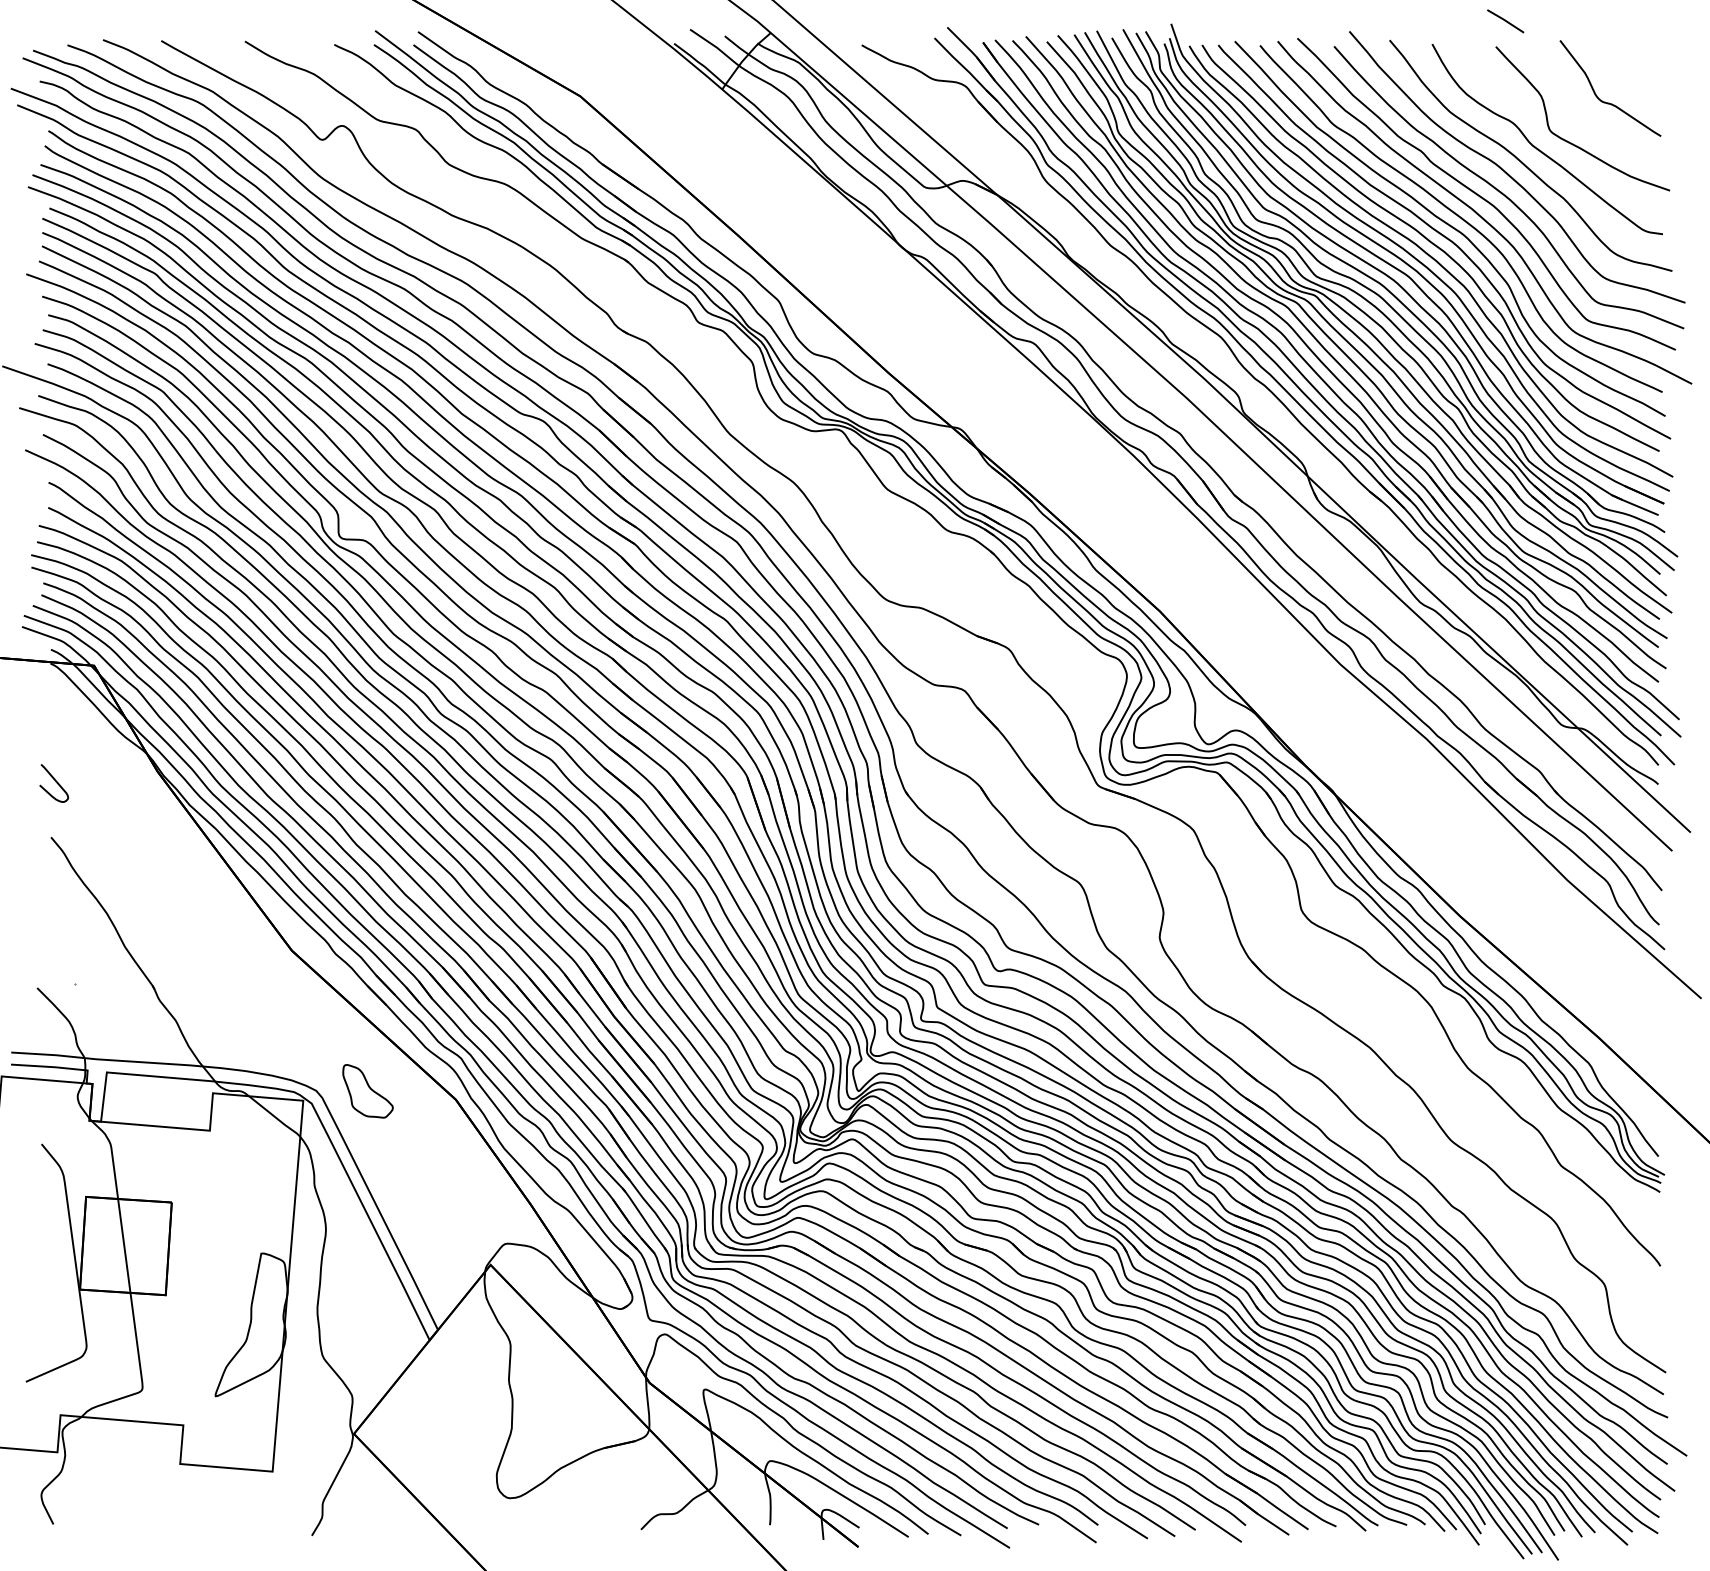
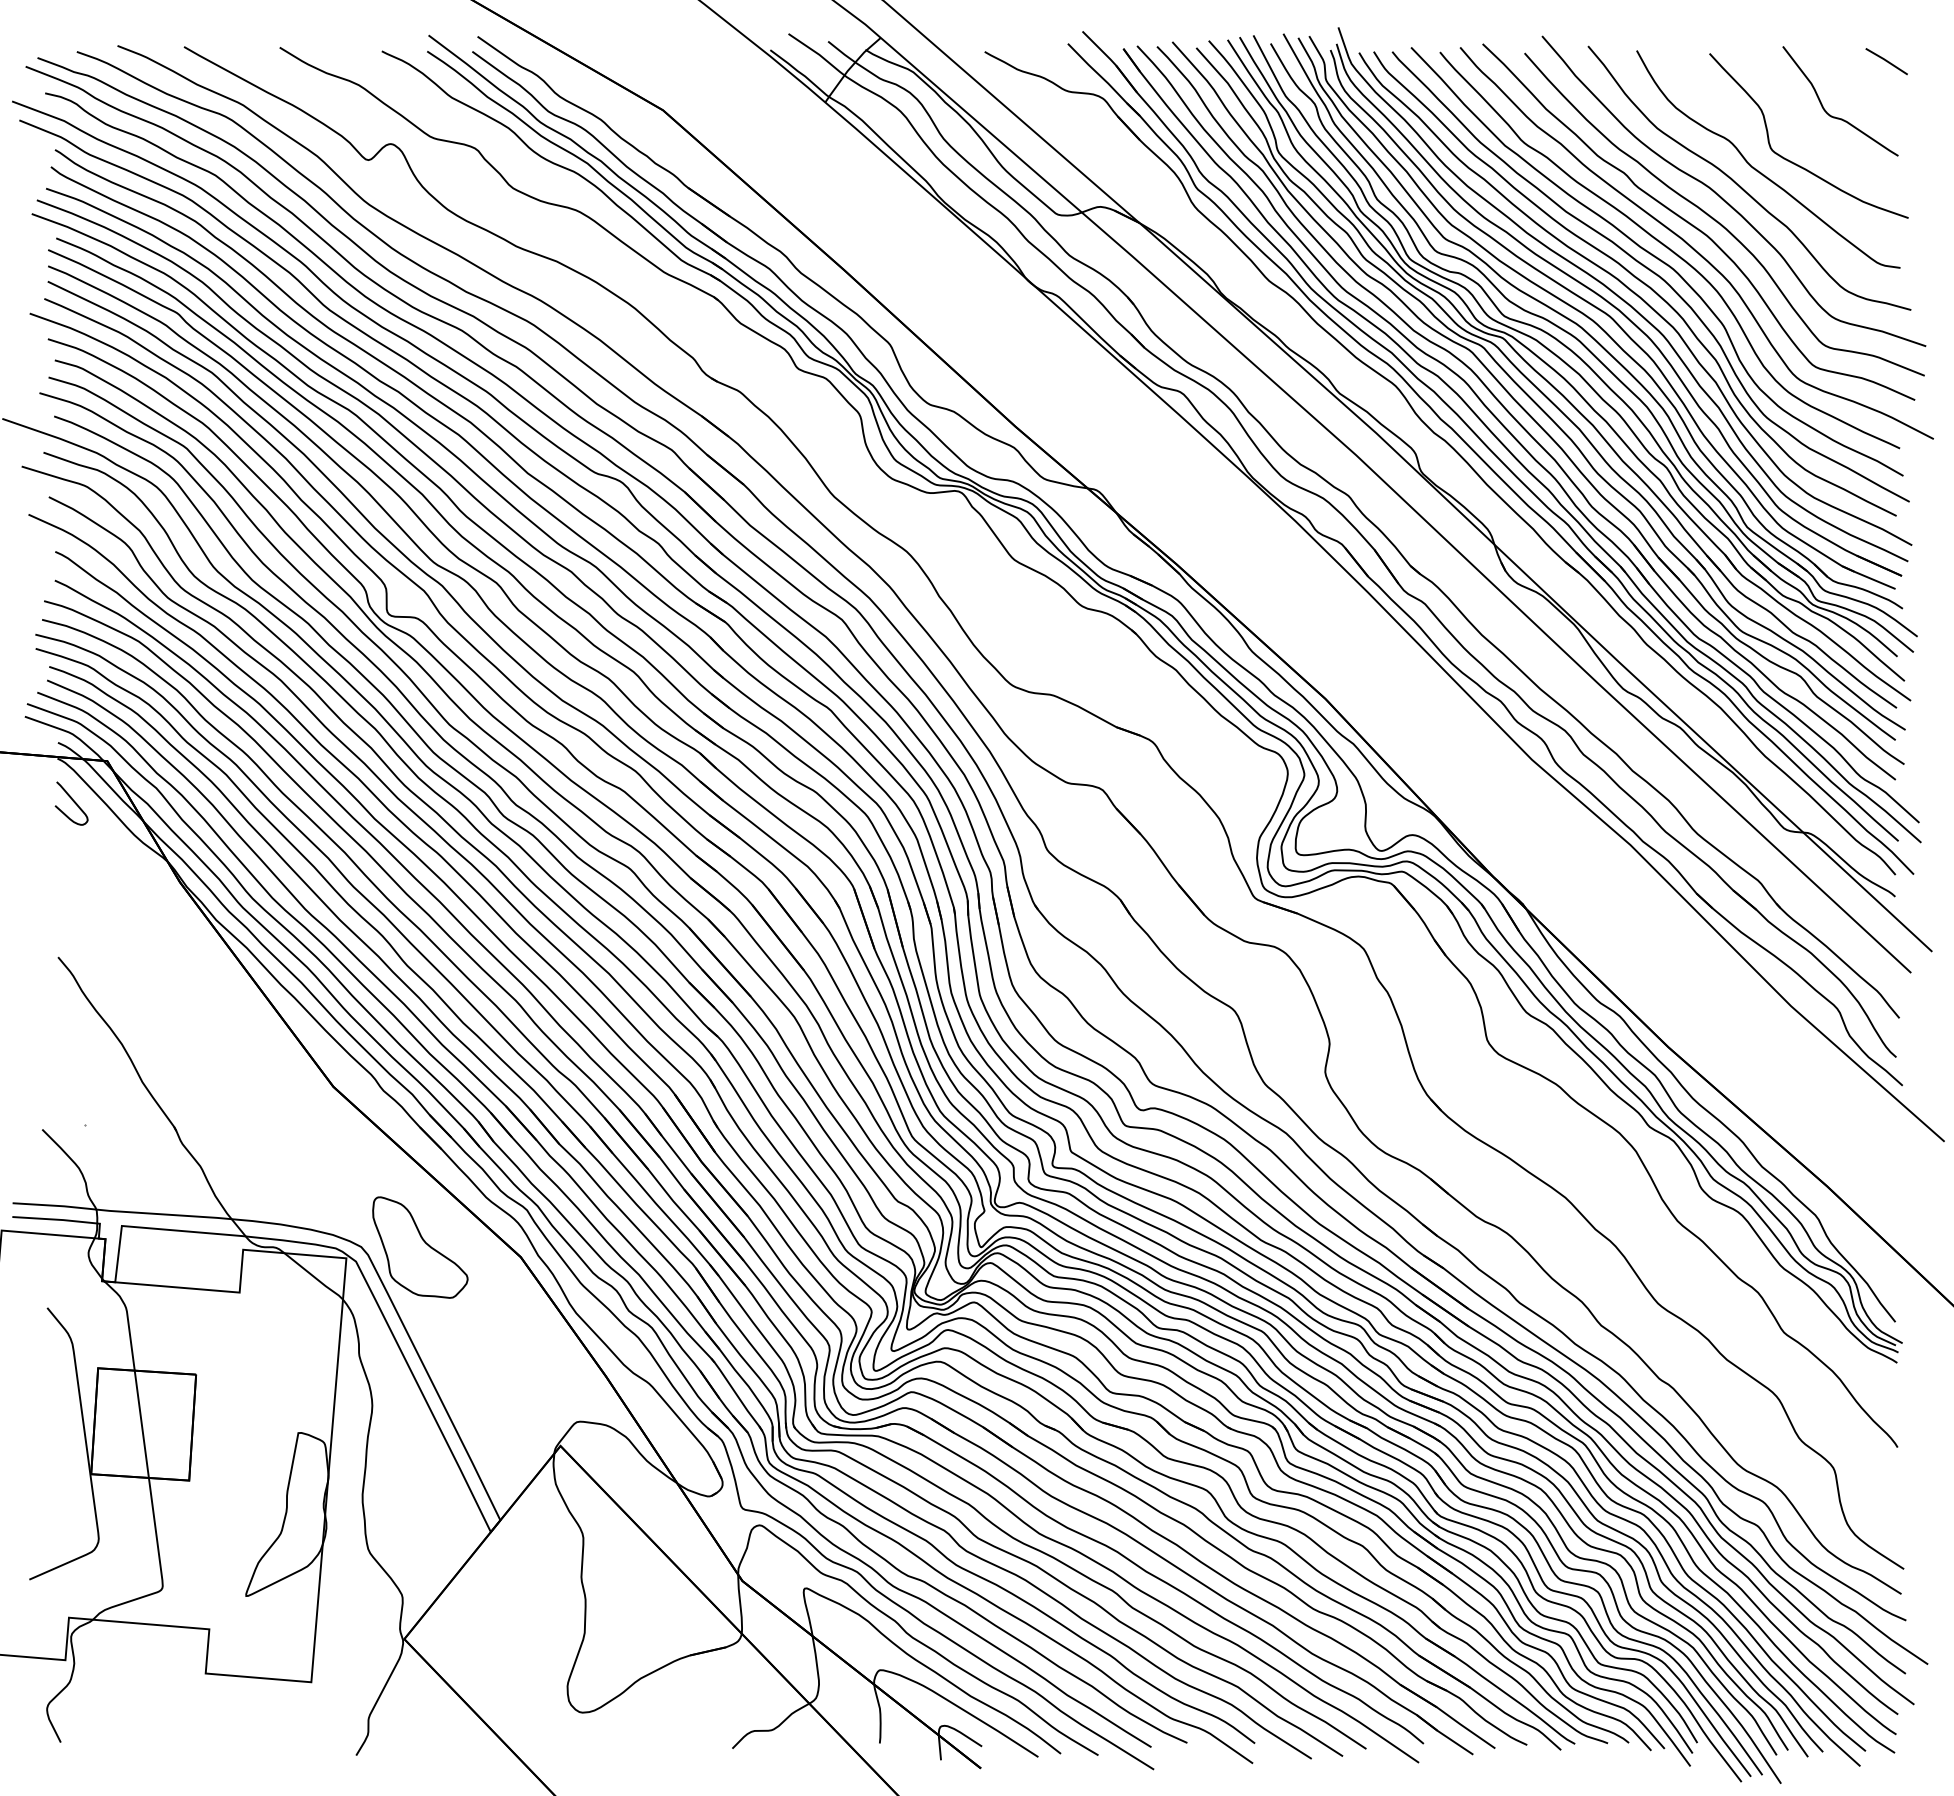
line: (1505, 21) -> (1886, 61), moved
curve: (54, 781) -> (72, 801), moved
part: (368, 1091) -> (420, 1247), size x1.67

